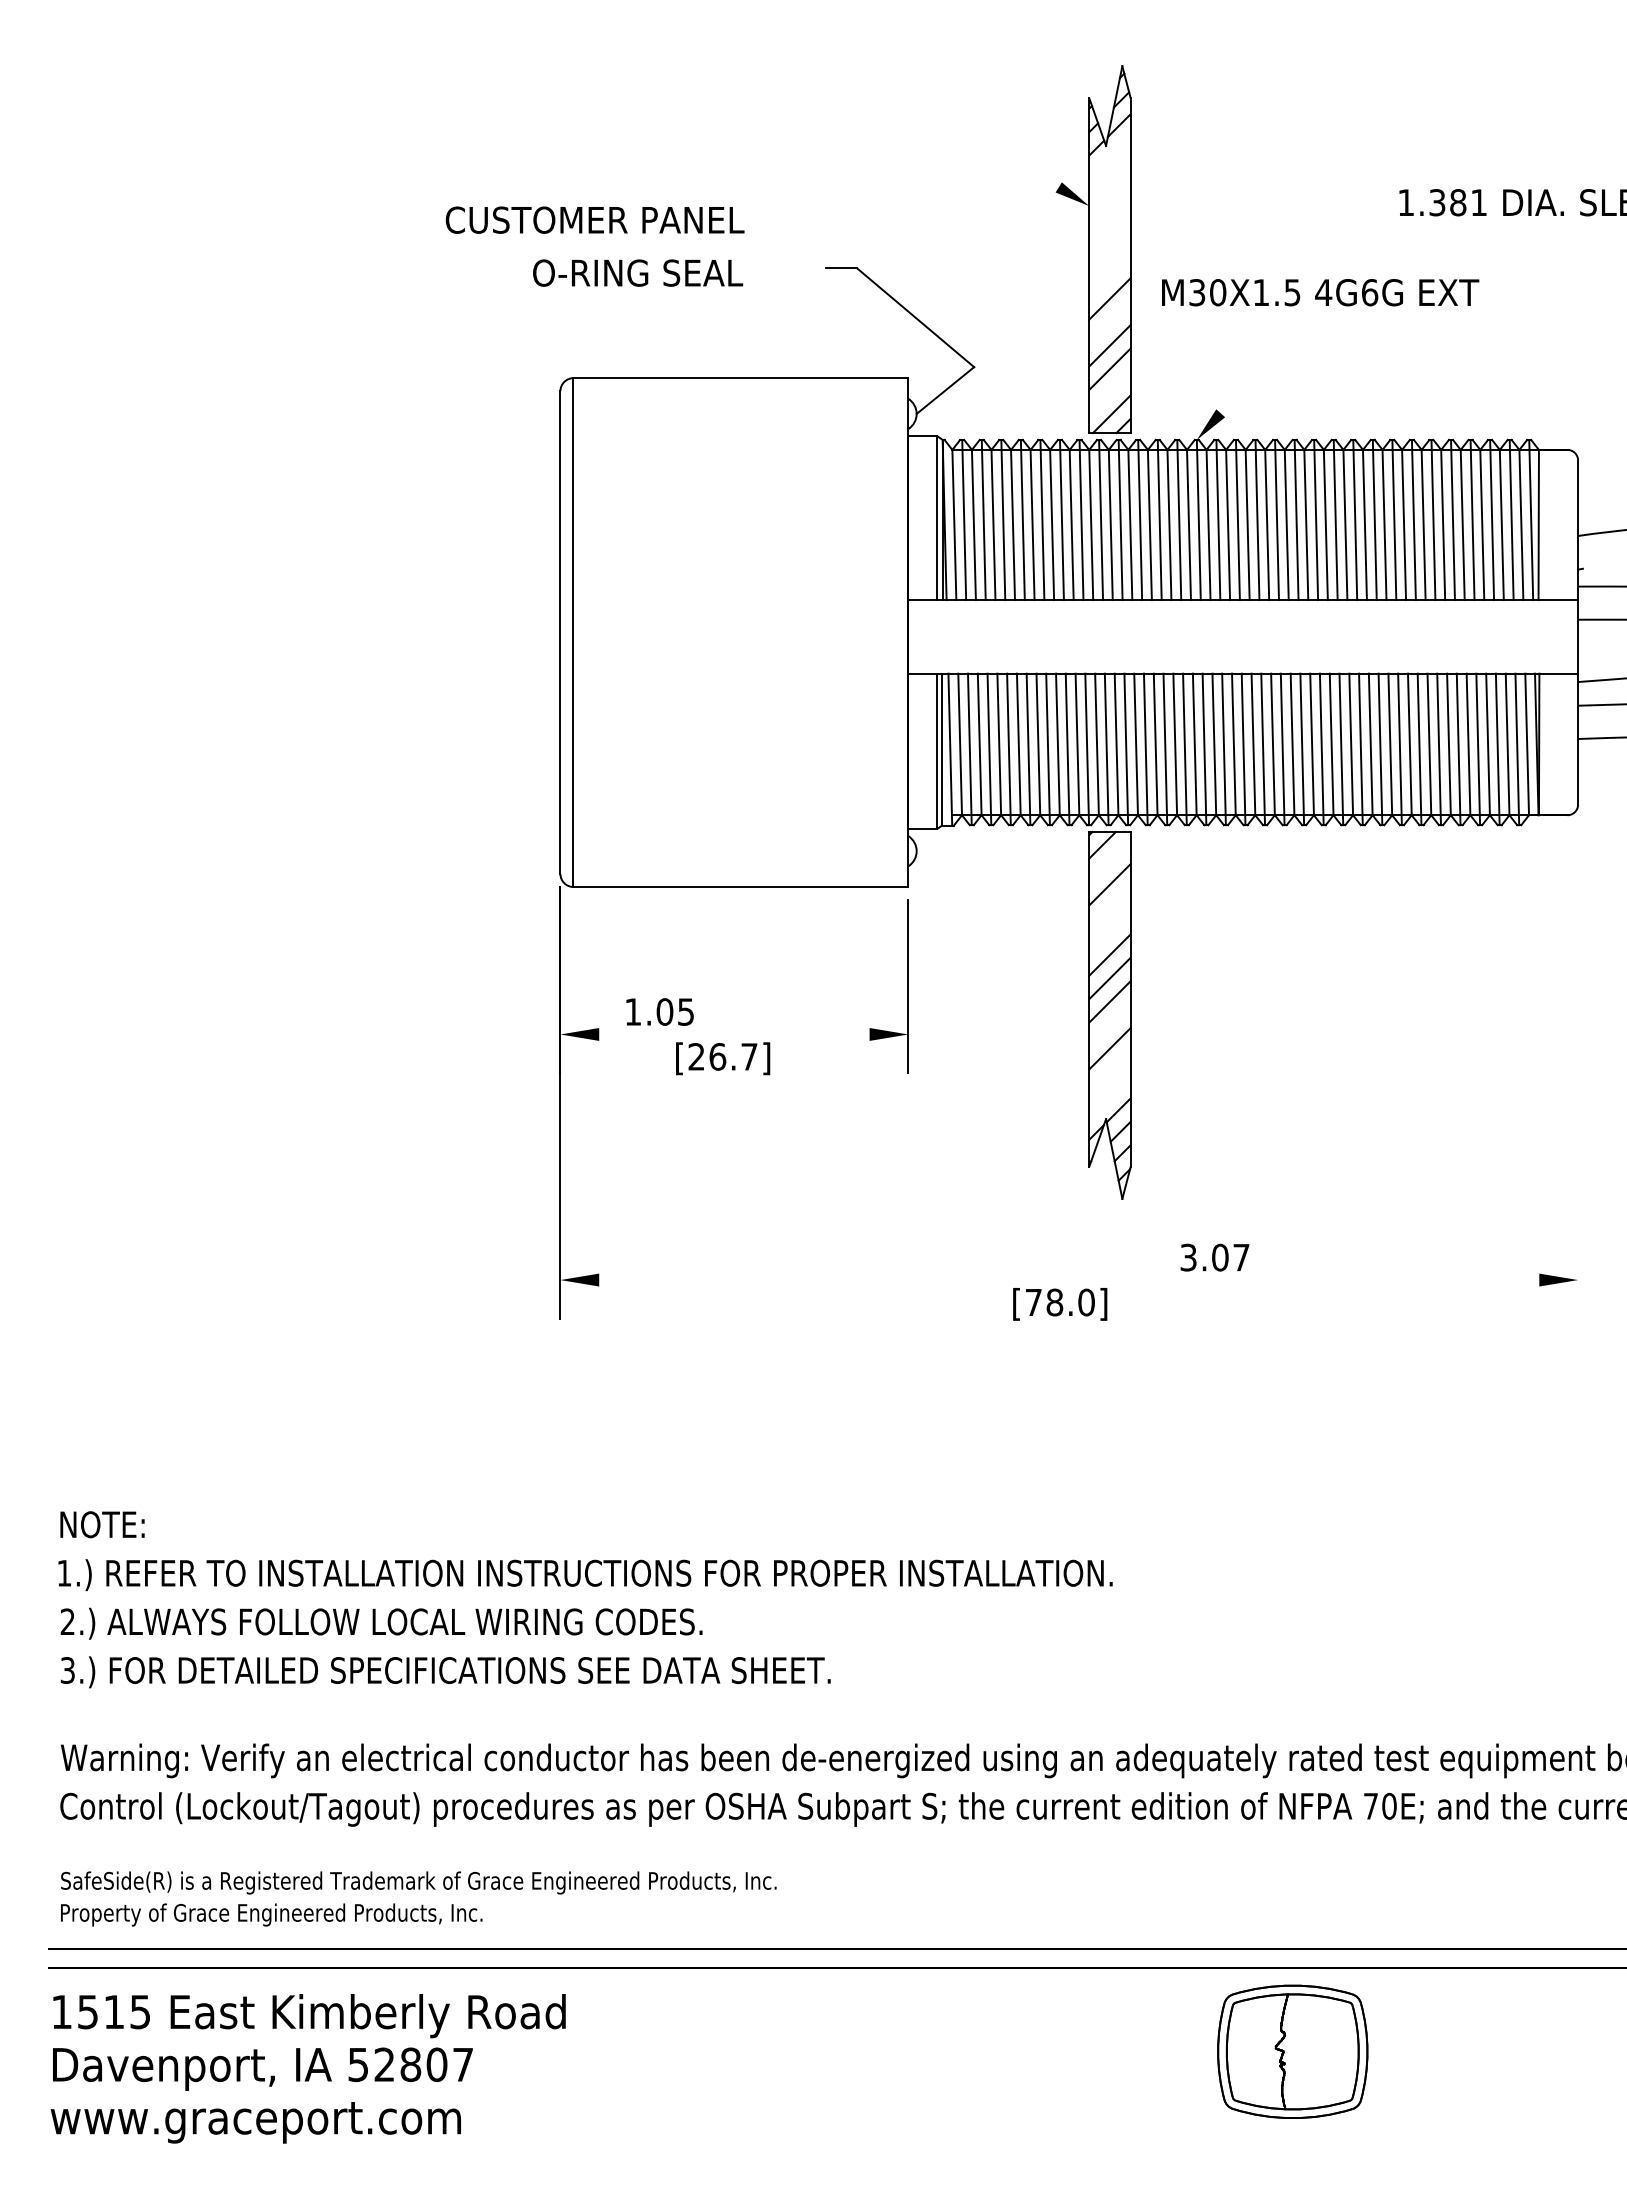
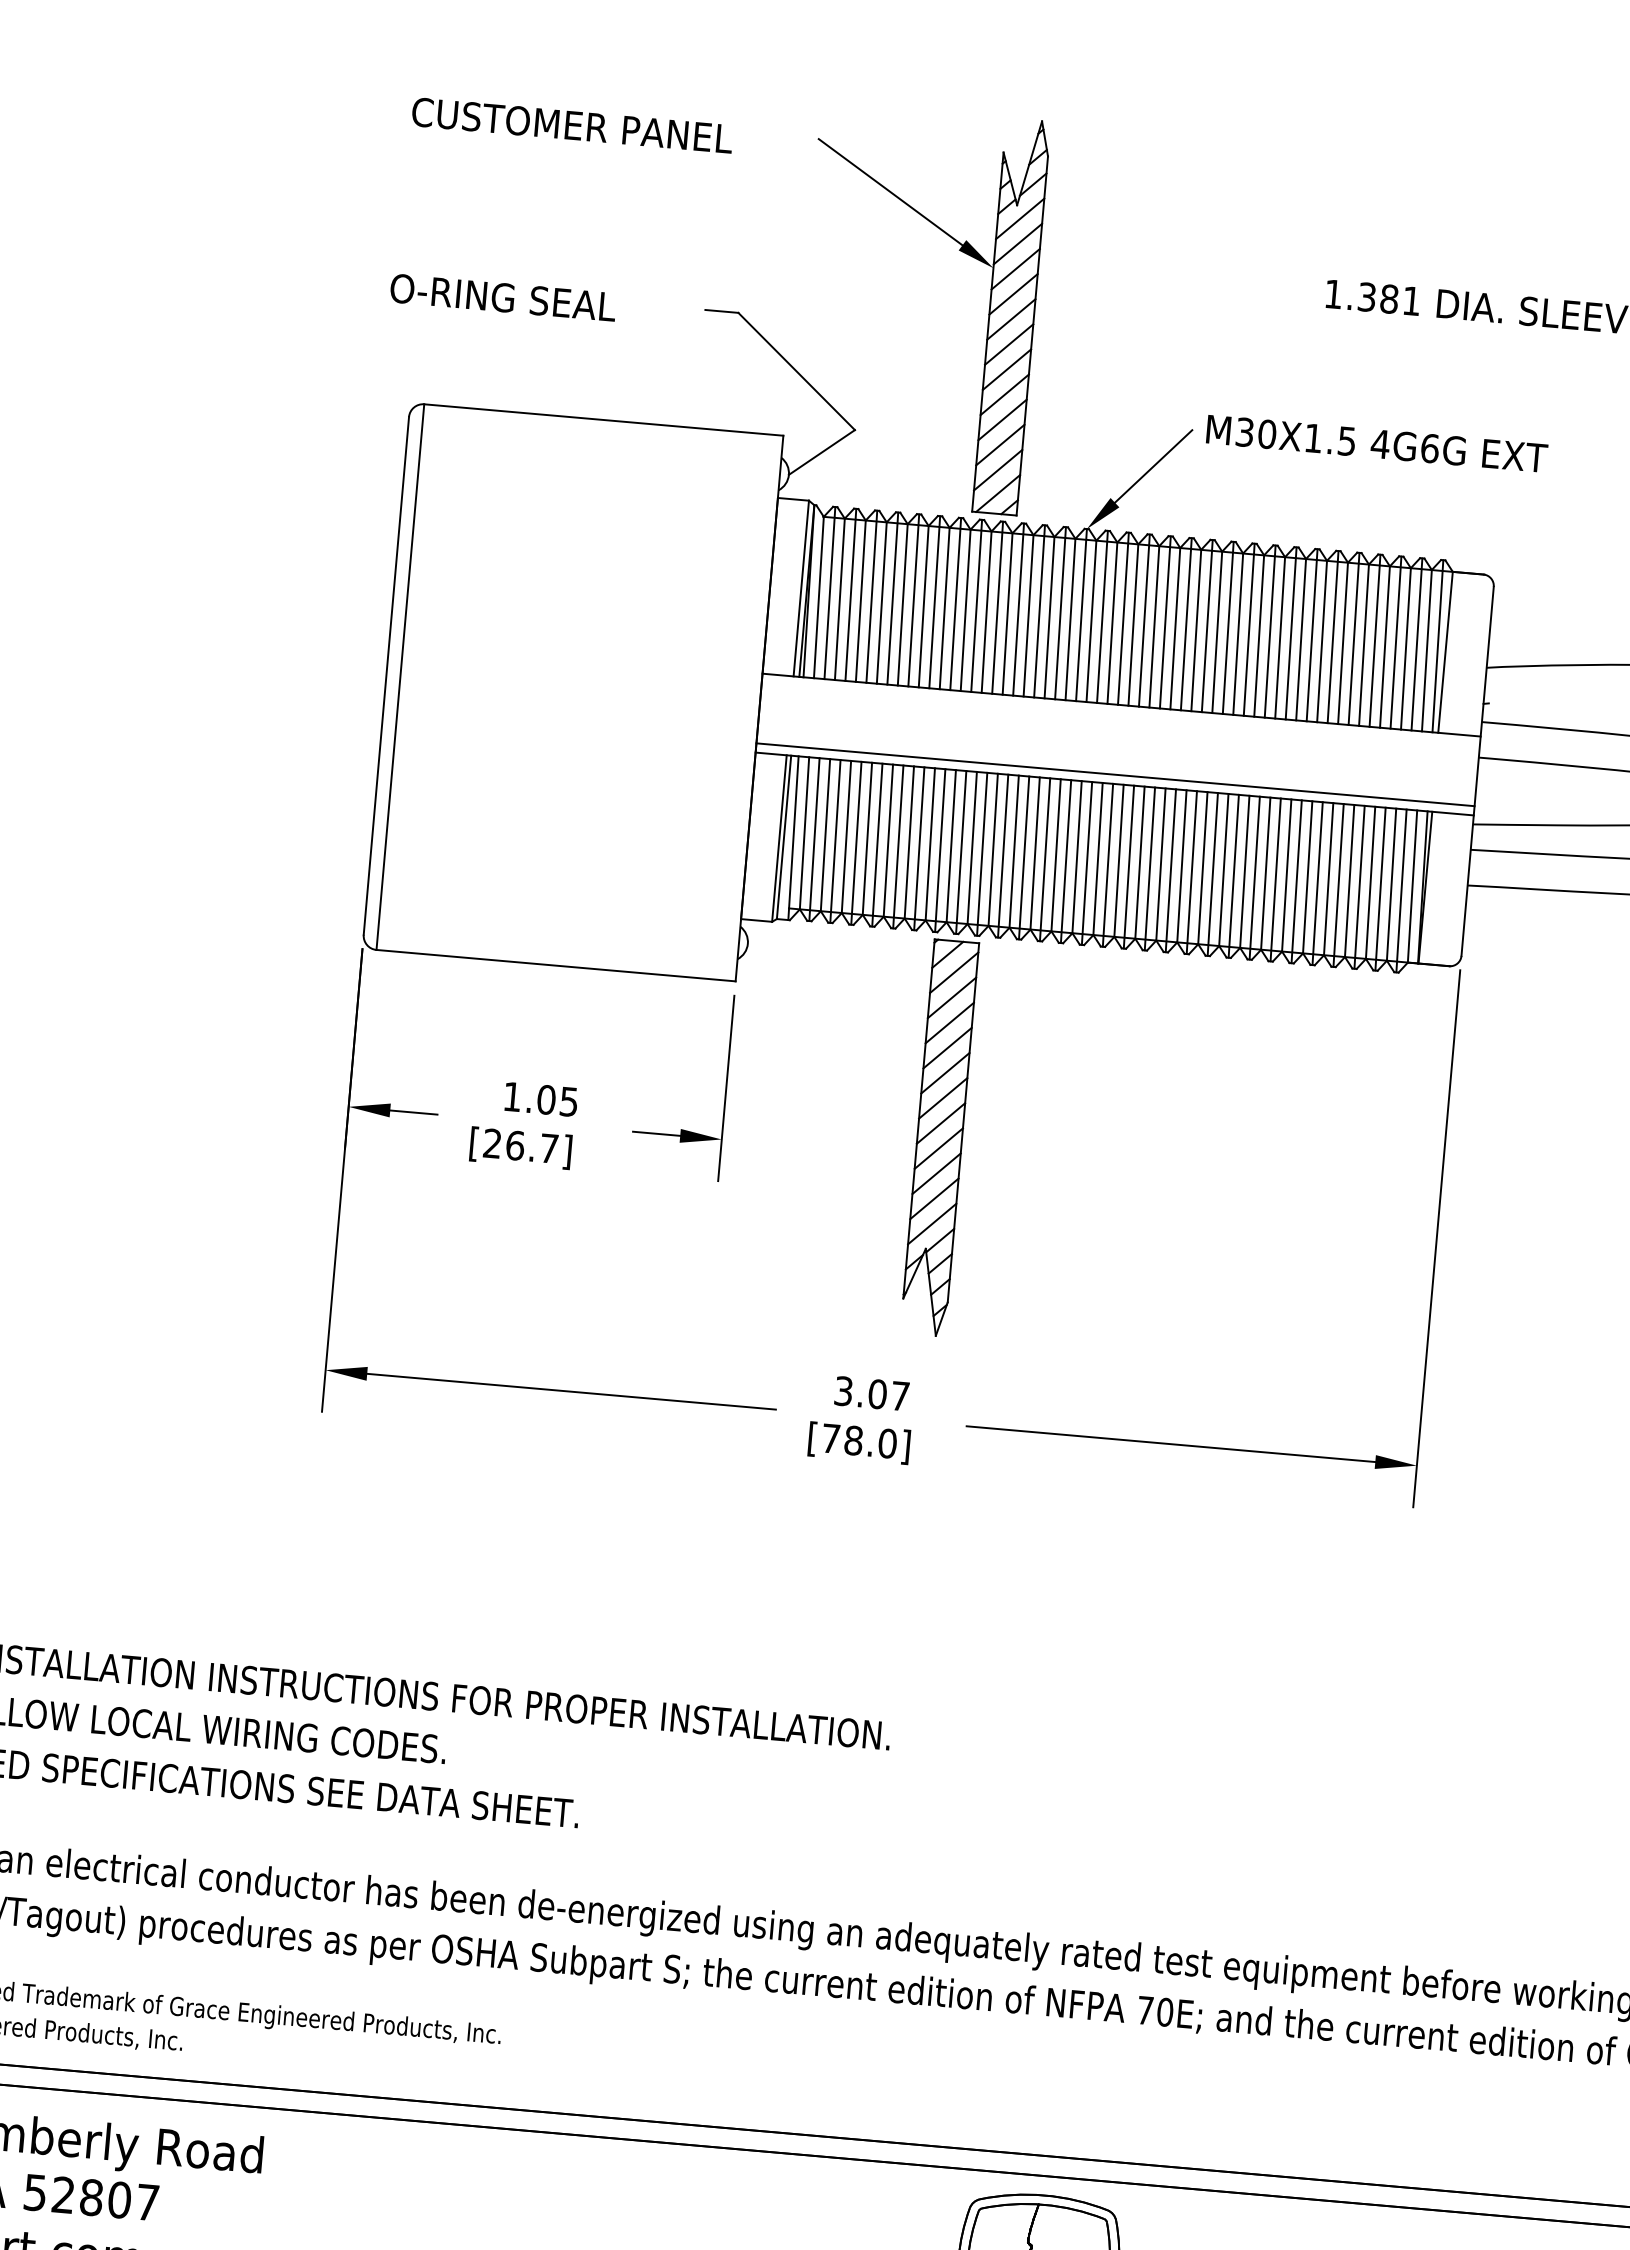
line: (987, 143) -> (890, 191), added
line: (1109, 158) -> (1019, 219), added
line: (1109, 181) -> (1017, 243), added
line: (1109, 204) -> (1015, 268), added
text: (594, 219) -> (571, 124), moved
line: (1109, 228) -> (1013, 294), added
line: (1109, 251) -> (1010, 318), added
line: (1109, 275) -> (1008, 344), added
text: (1320, 292) -> (1377, 443), moved
line: (1109, 322) -> (1004, 394), added
line: (1253, 376) -> (1153, 466), added
line: (1109, 392) -> (997, 469), added
line: (1243, 665) -> (1115, 775), added
line: (1109, 861) -> (953, 972), added
line: (1109, 907) -> (949, 1022), added
line: (1109, 931) -> (947, 1047), added
text: (659, 1011) -> (540, 1098), moved
line: (1109, 1025) -> (938, 1148), added
line: (621, 1034) -> (414, 1112), added
line: (847, 1034) -> (656, 1133), added
line: (1578, 1068) -> (1437, 1238), added
line: (1109, 1071) -> (933, 1198), added
line: (1109, 1095) -> (931, 1223), added
text: (1214, 1257) -> (871, 1393), moved
line: (789, 1280) -> (571, 1392), added
line: (1348, 1280) -> (1170, 1444), added

